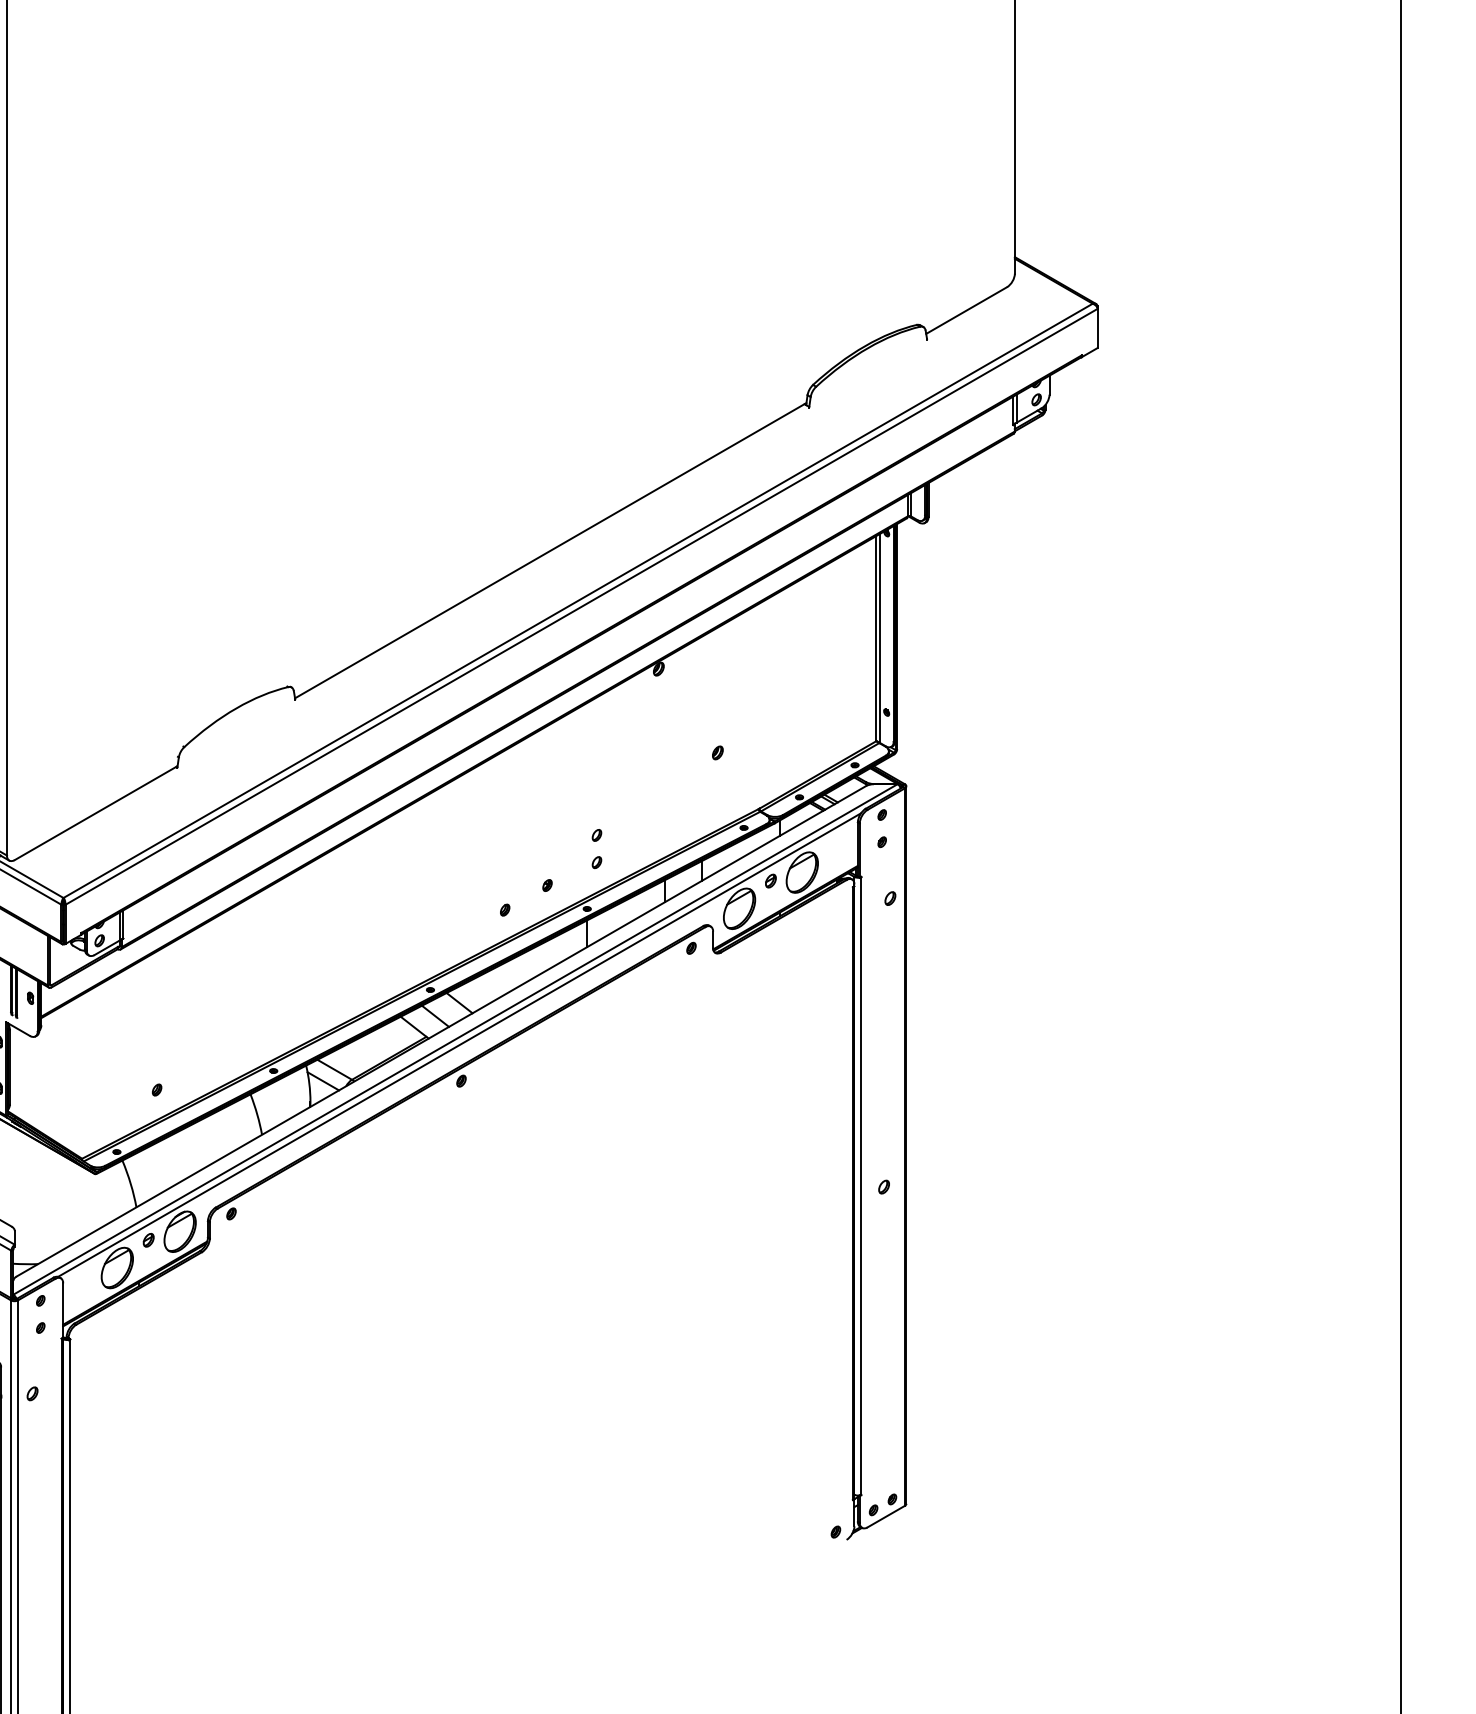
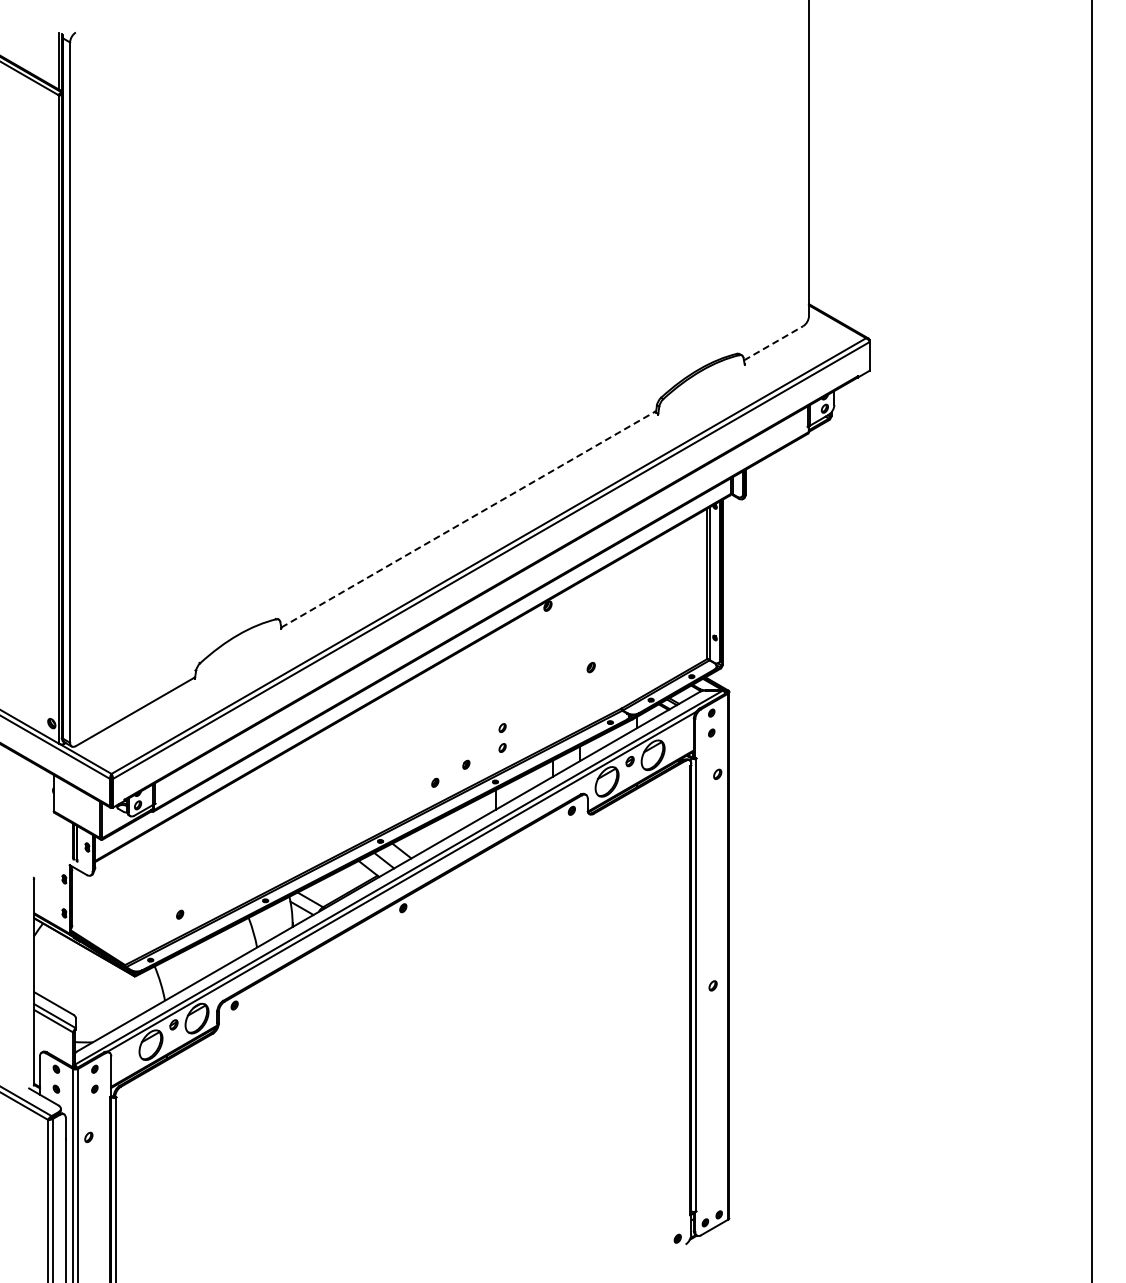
line: (967, 310) -> (774, 343), solid -> dashed
line: (551, 550) -> (469, 519), solid -> dashed

